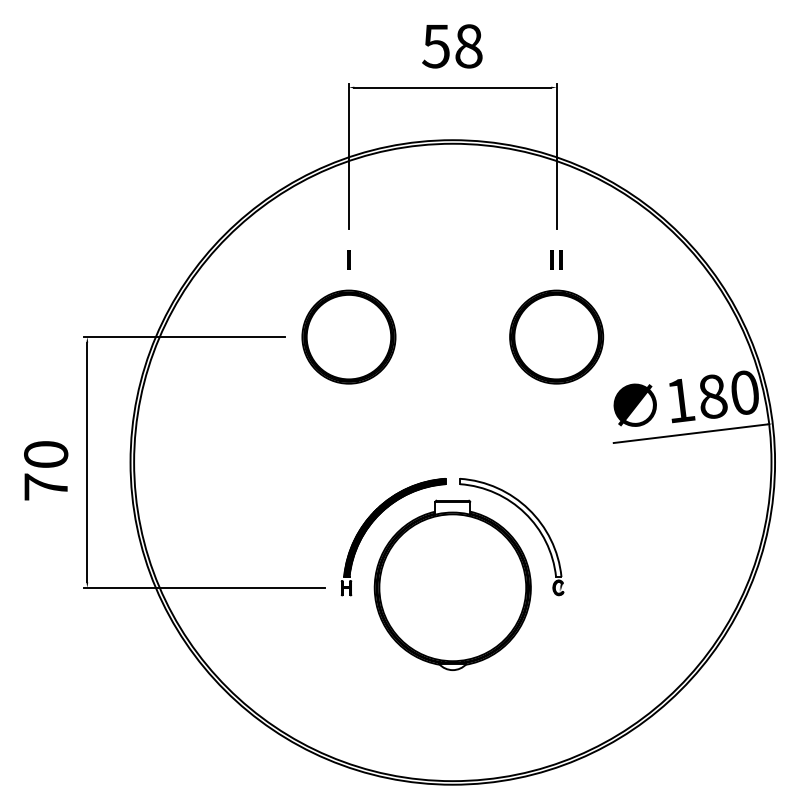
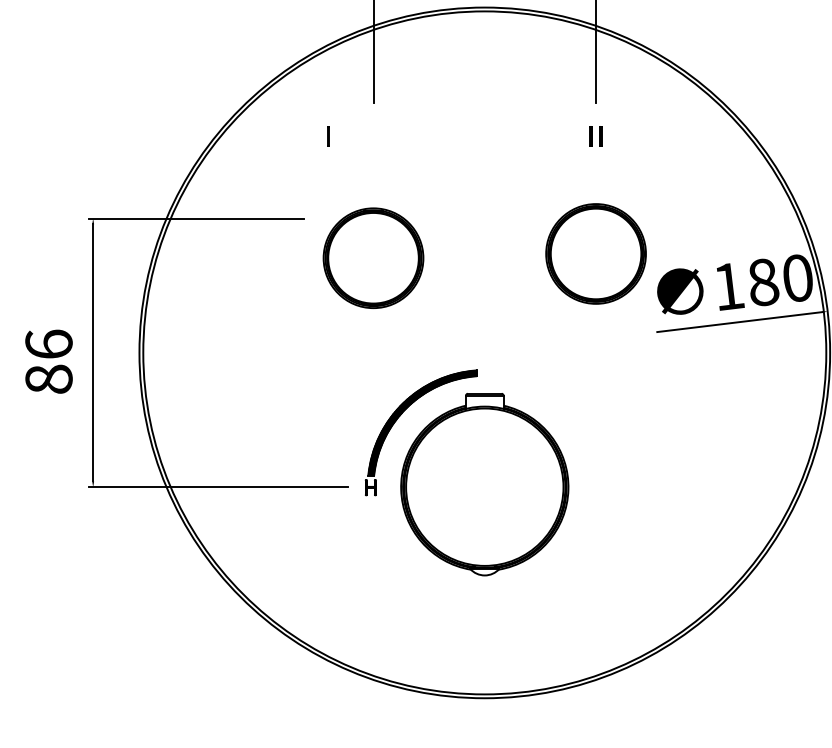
line: (348, 259) -> (328, 135), moved
part: (348, 336) -> (373, 257), moved
part: (556, 336) -> (595, 253), moved
text: (46, 470) -> (49, 361), 70 -> 86
part: (529, 519) -> (566, 414), removed

